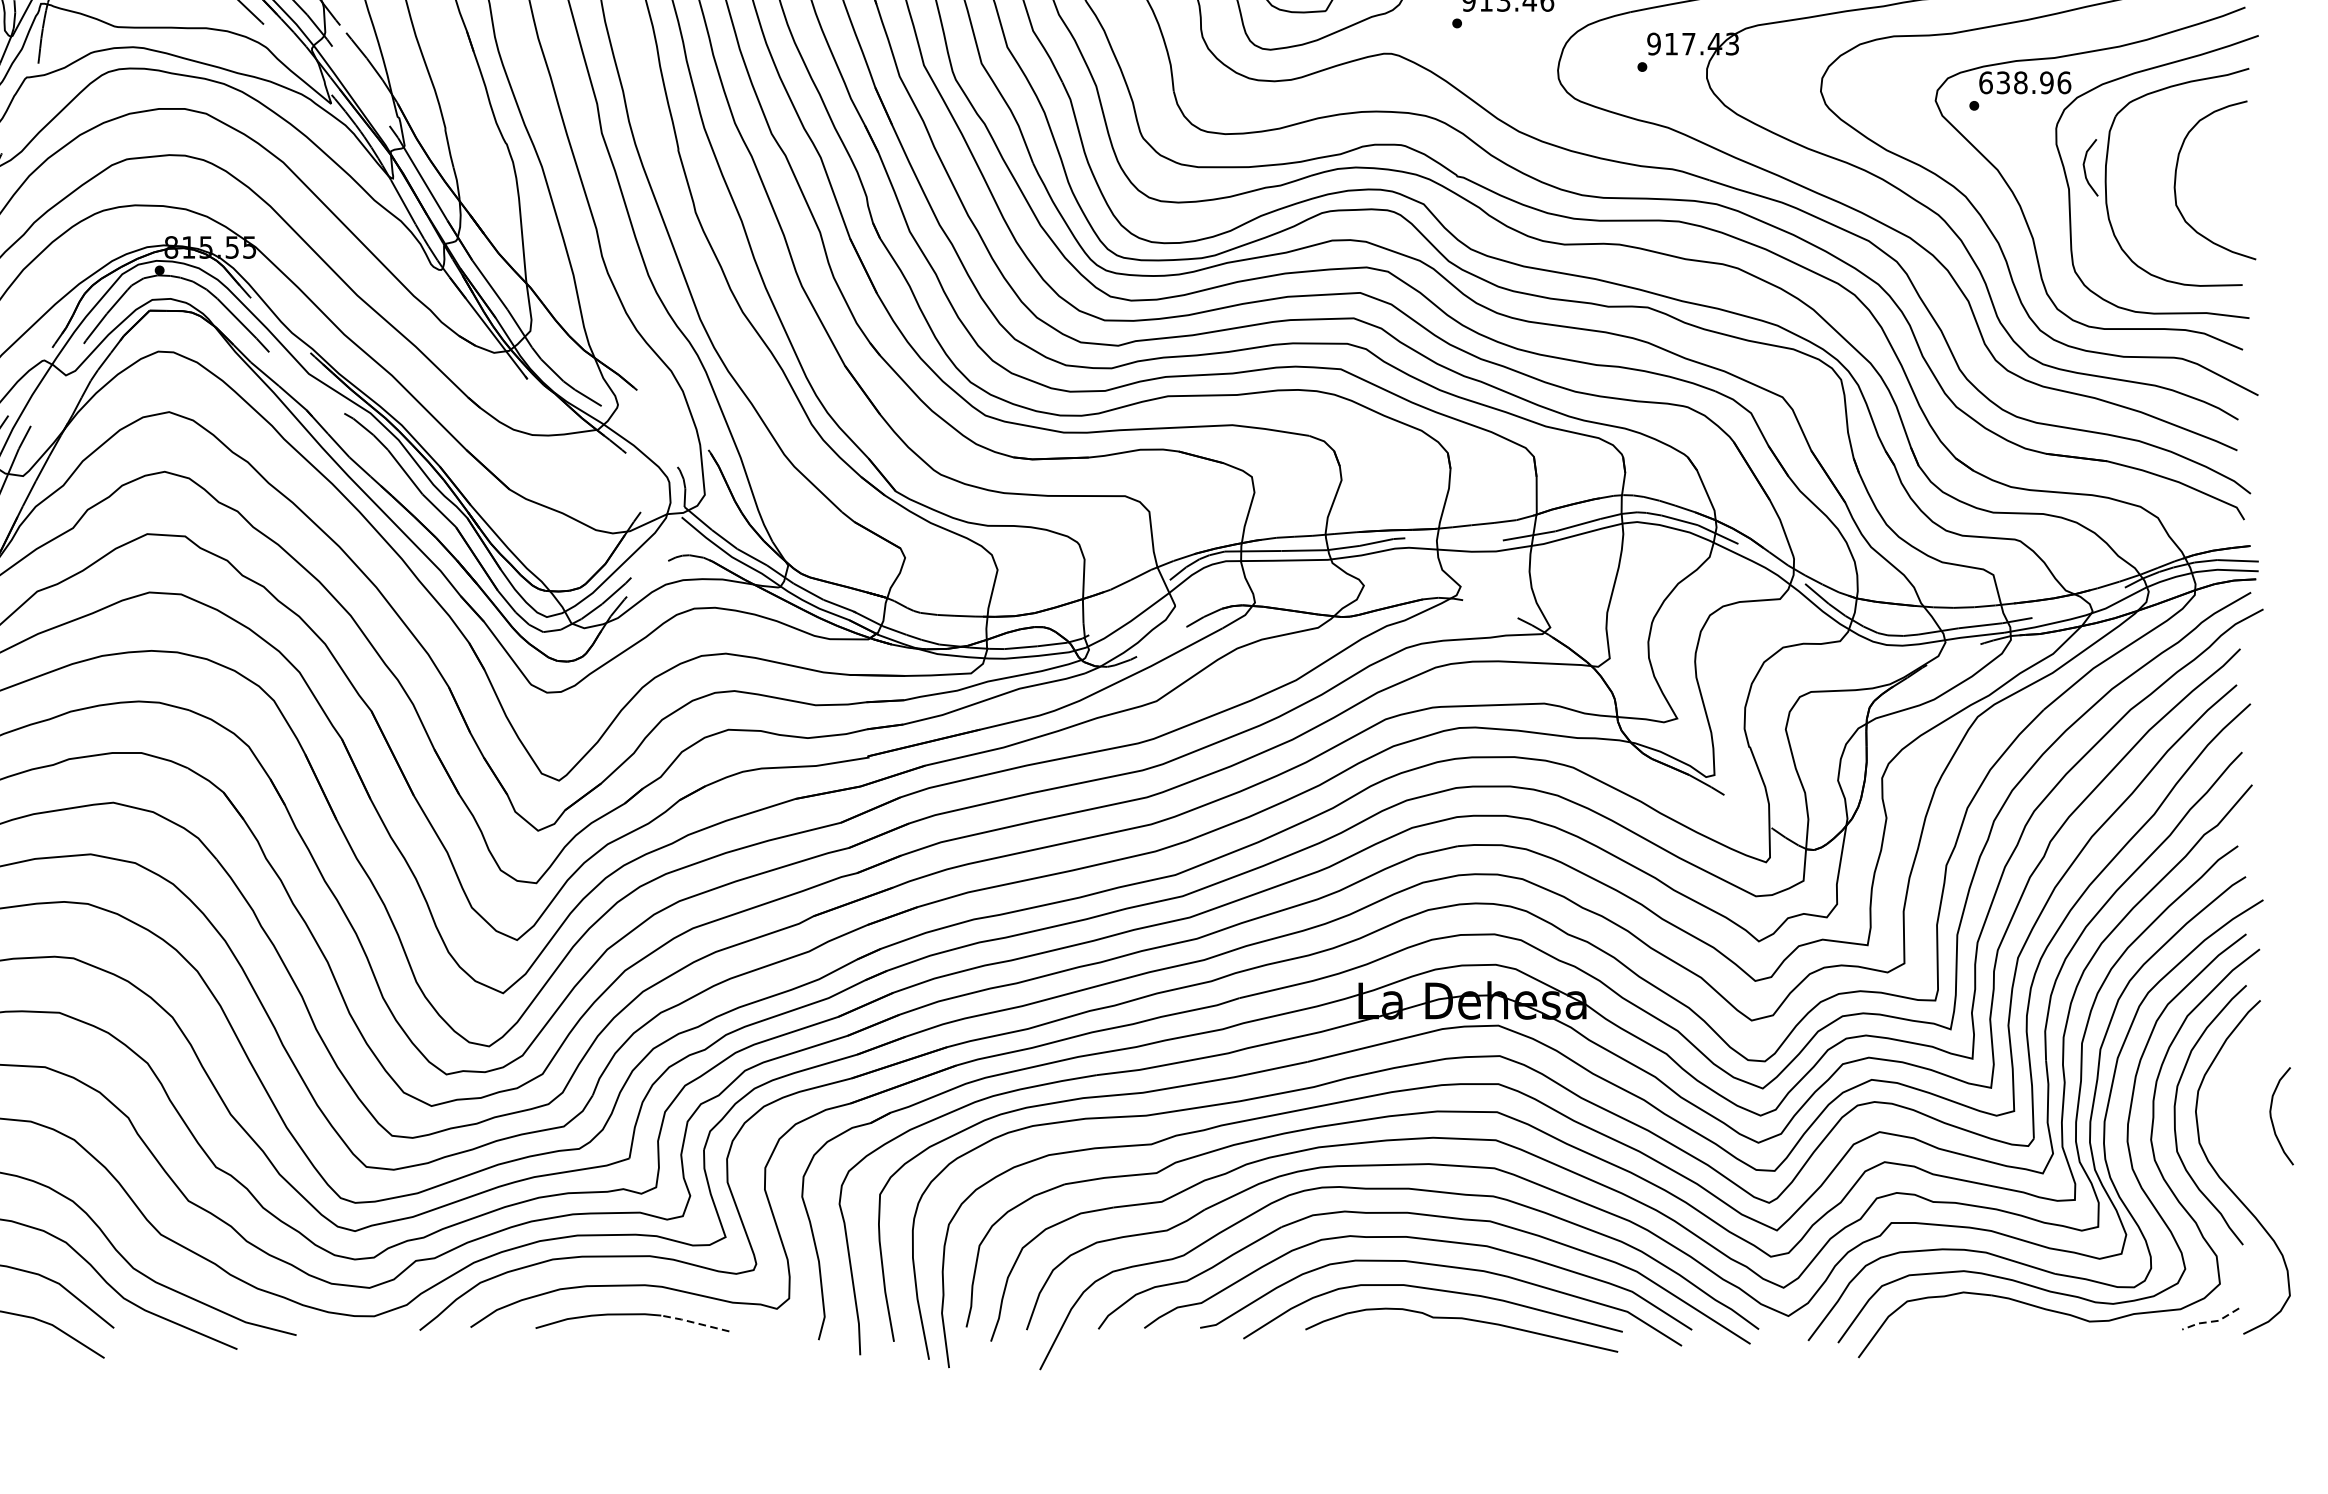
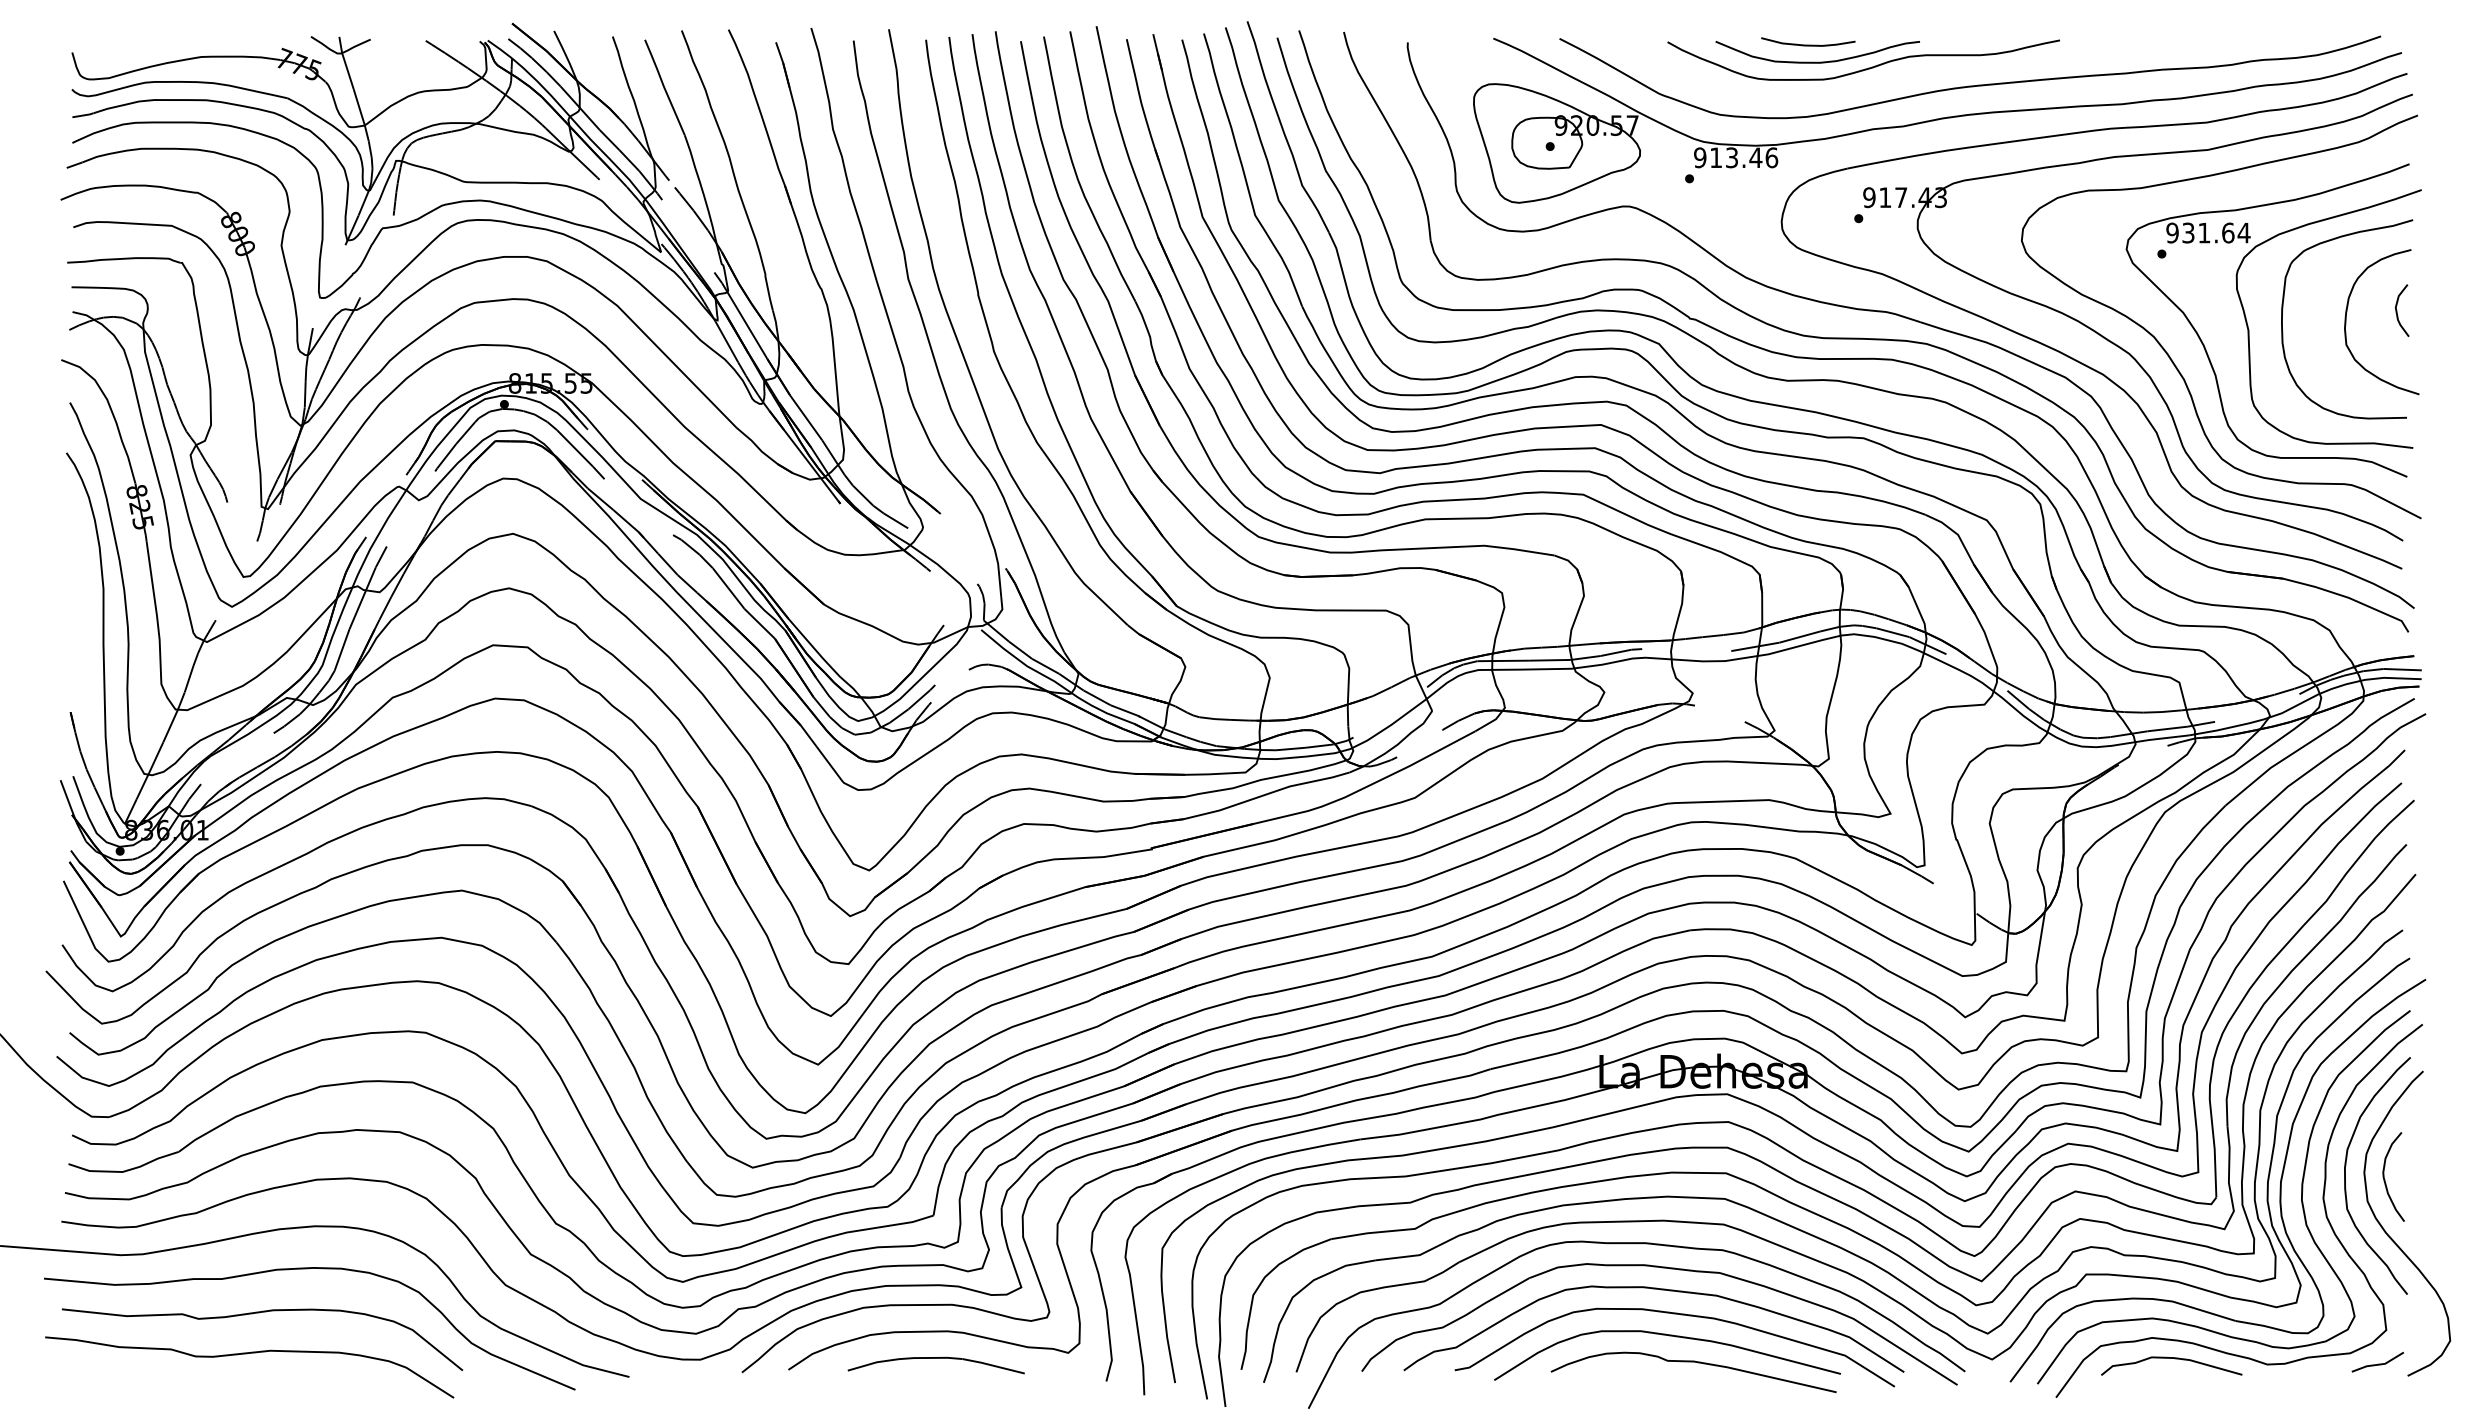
text: (2025, 82) -> (2208, 232), 638.96 -> 931.64
curve: (2085, 167) -> (2397, 310), moved
curve: (2272, 1119) -> (2385, 1179), moved
curve: (1984, 1314) -> (2171, 1358), added
line: (2211, 1321) -> (2378, 1364), dashed -> solid
line: (694, 1322) -> (992, 1365), dashed -> solid

